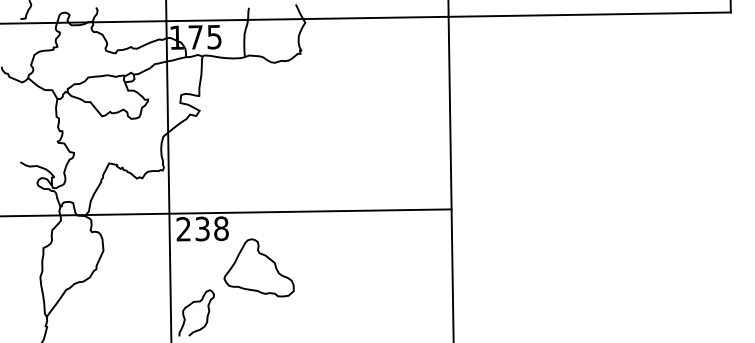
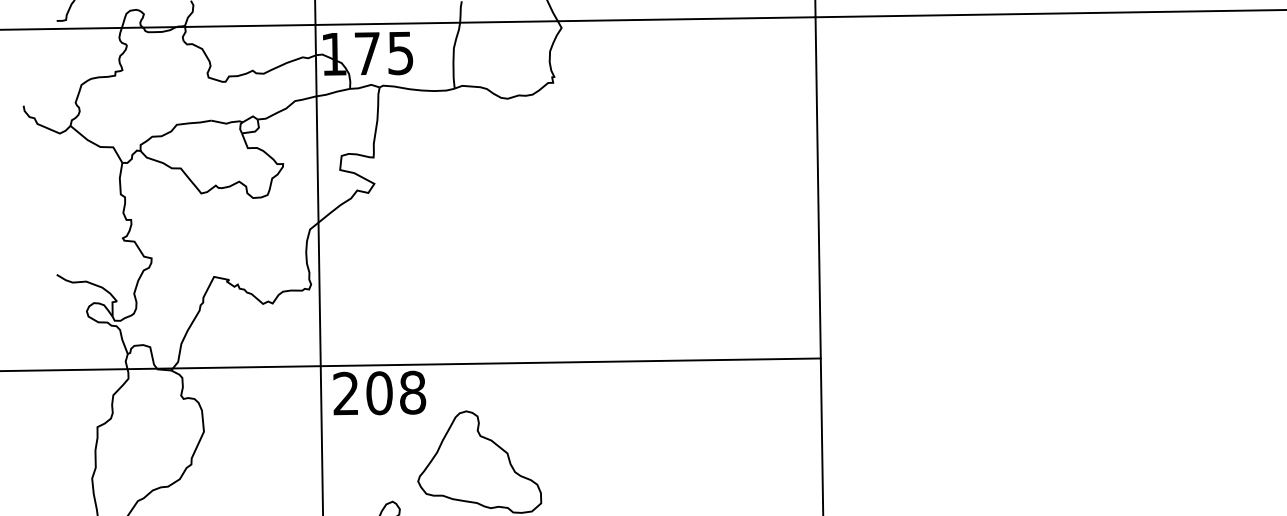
text: (202, 228) -> (379, 392), 238 -> 208

